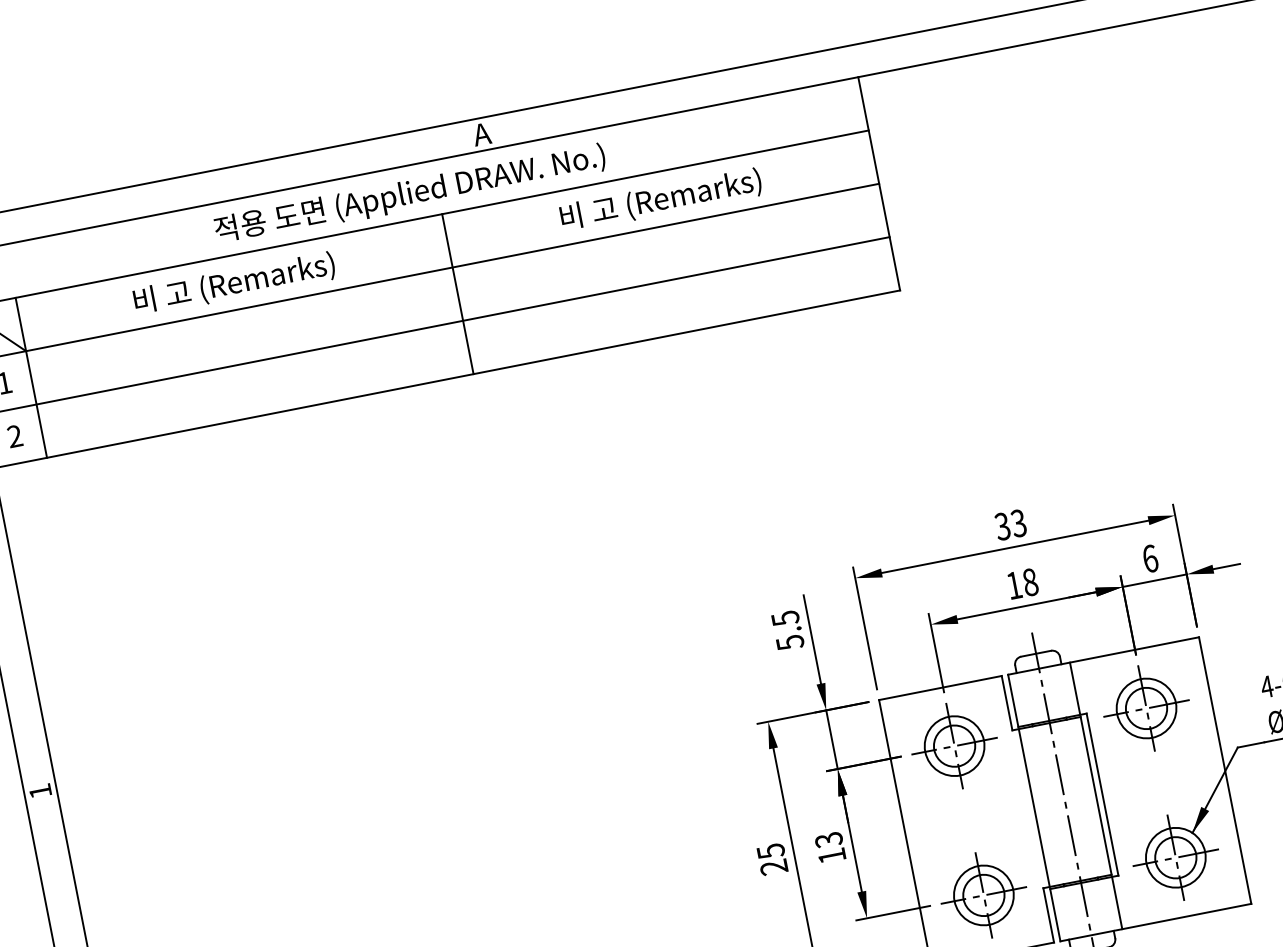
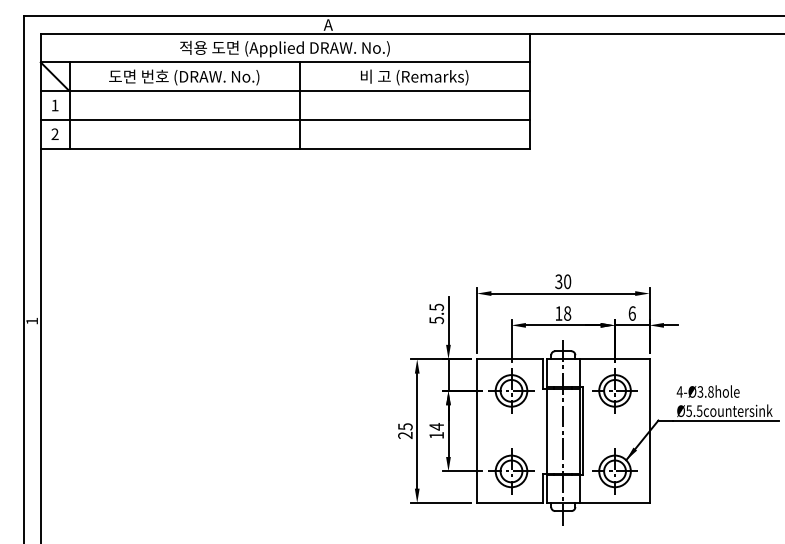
text: (234, 283) -> (184, 77), 비 고 (Remarks) -> 도면 번호 (DRAW. No.)
text: (1018, 522) -> (567, 281), 33 -> 30
text: (828, 839) -> (436, 426), 13 -> 14

